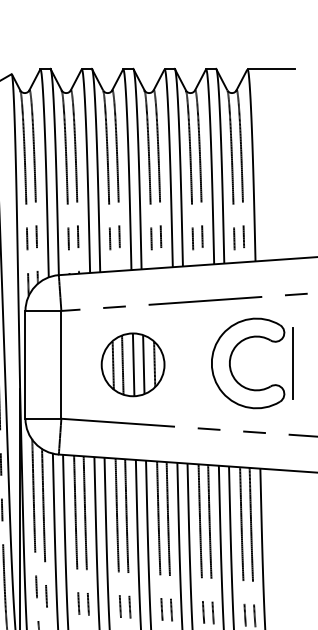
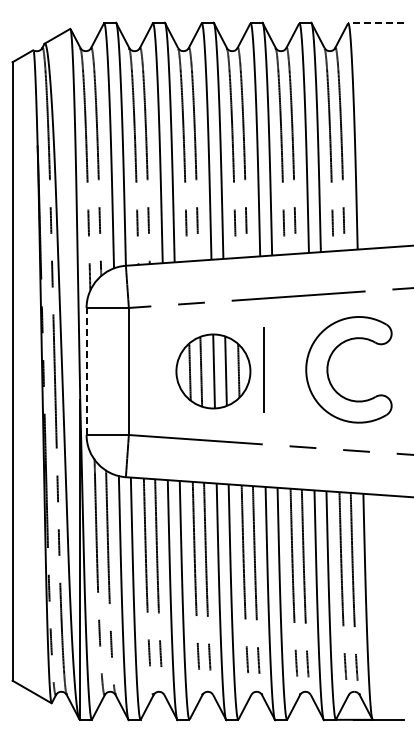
line: (271, 69) -> (376, 23), solid -> dashed
line: (291, 363) -> (263, 369), moved
line: (25, 364) -> (86, 371), solid -> dashed

